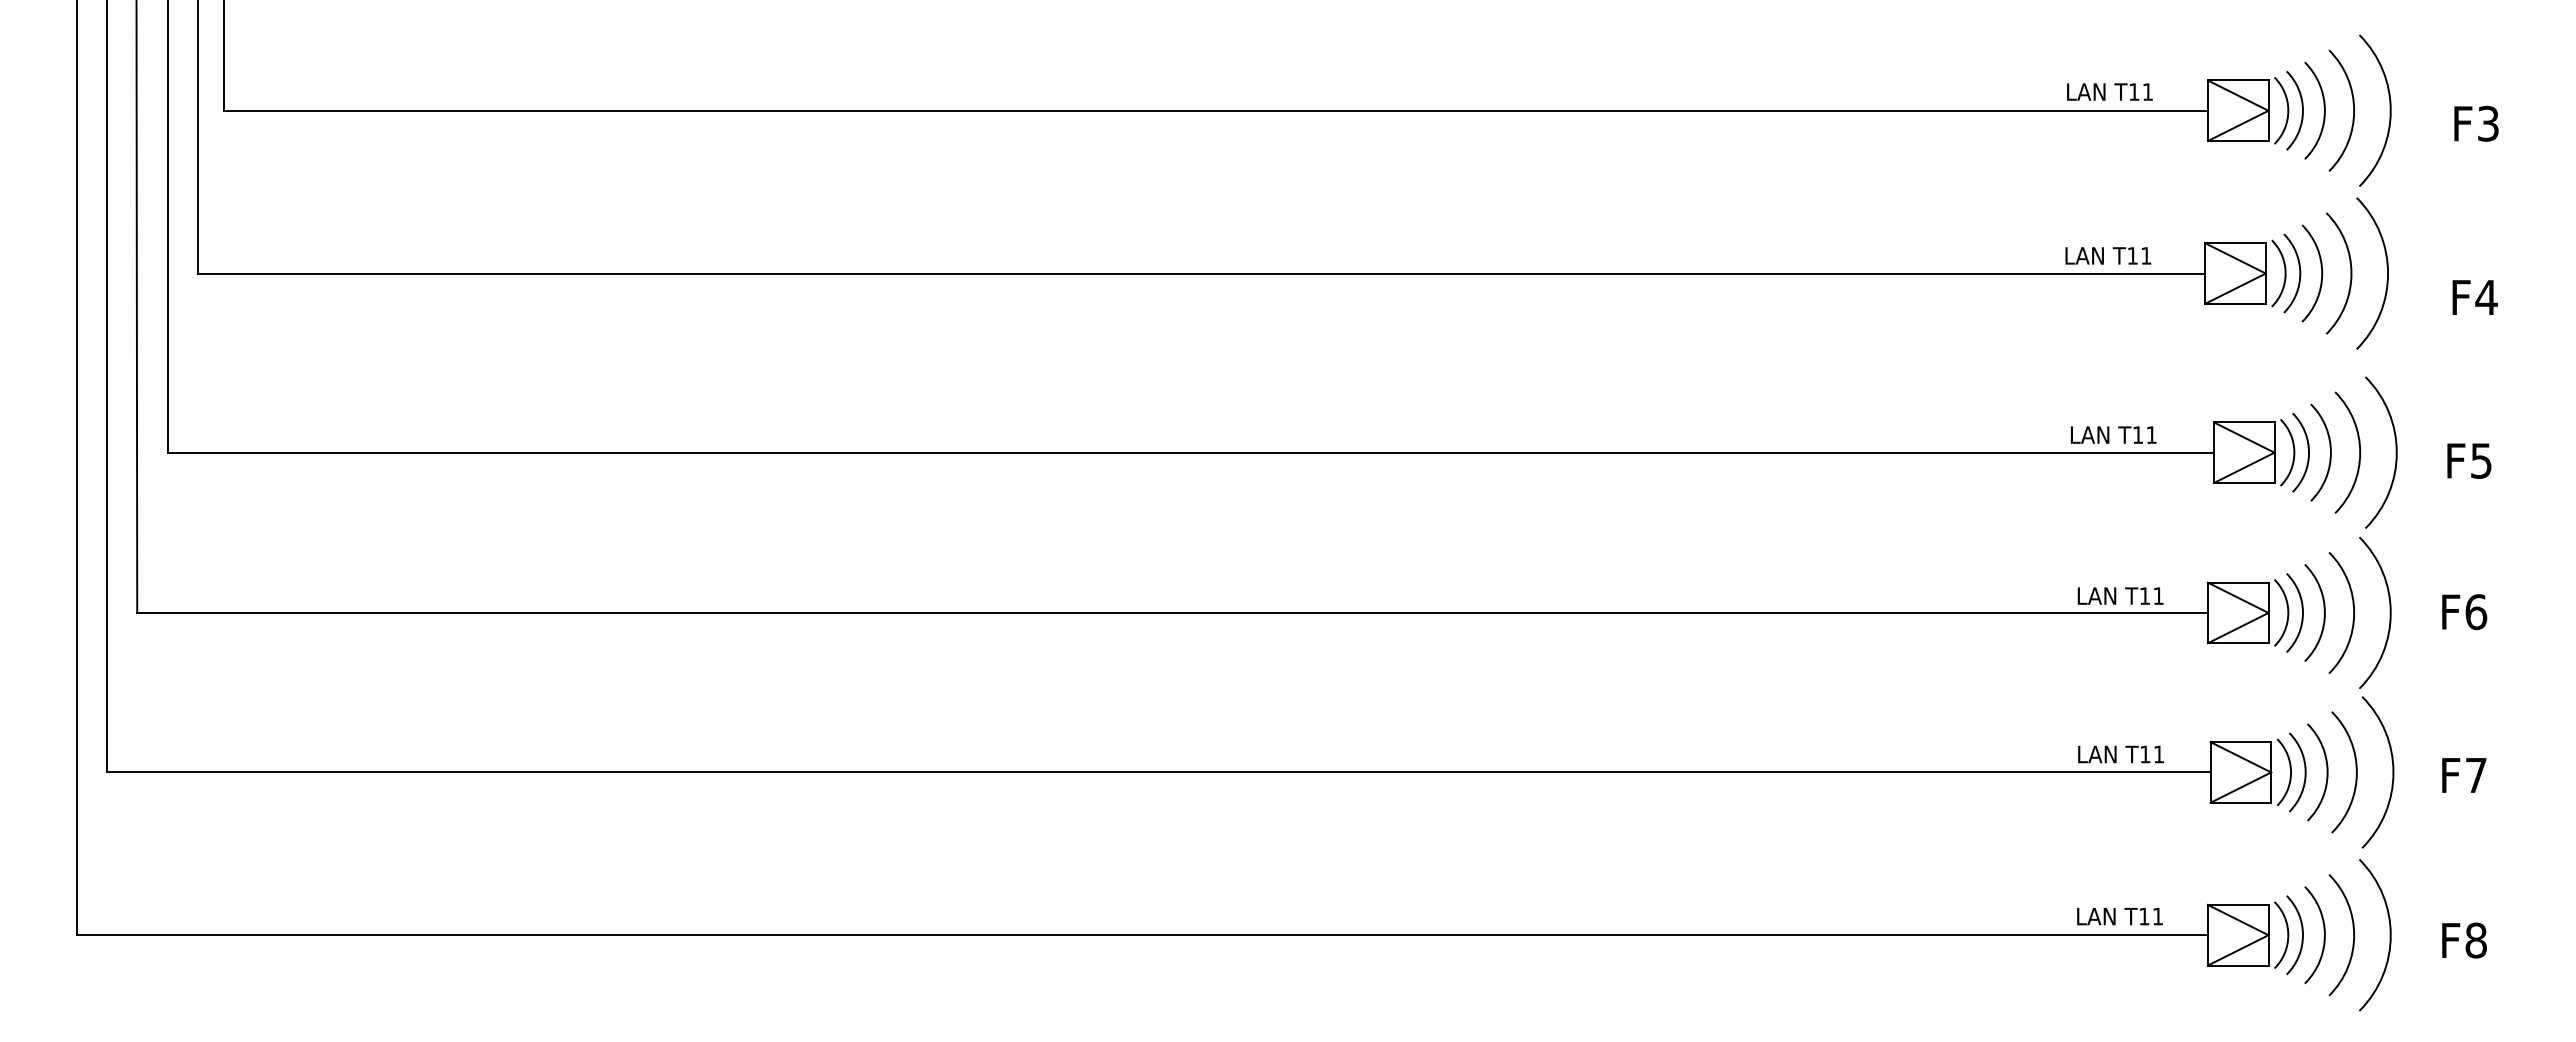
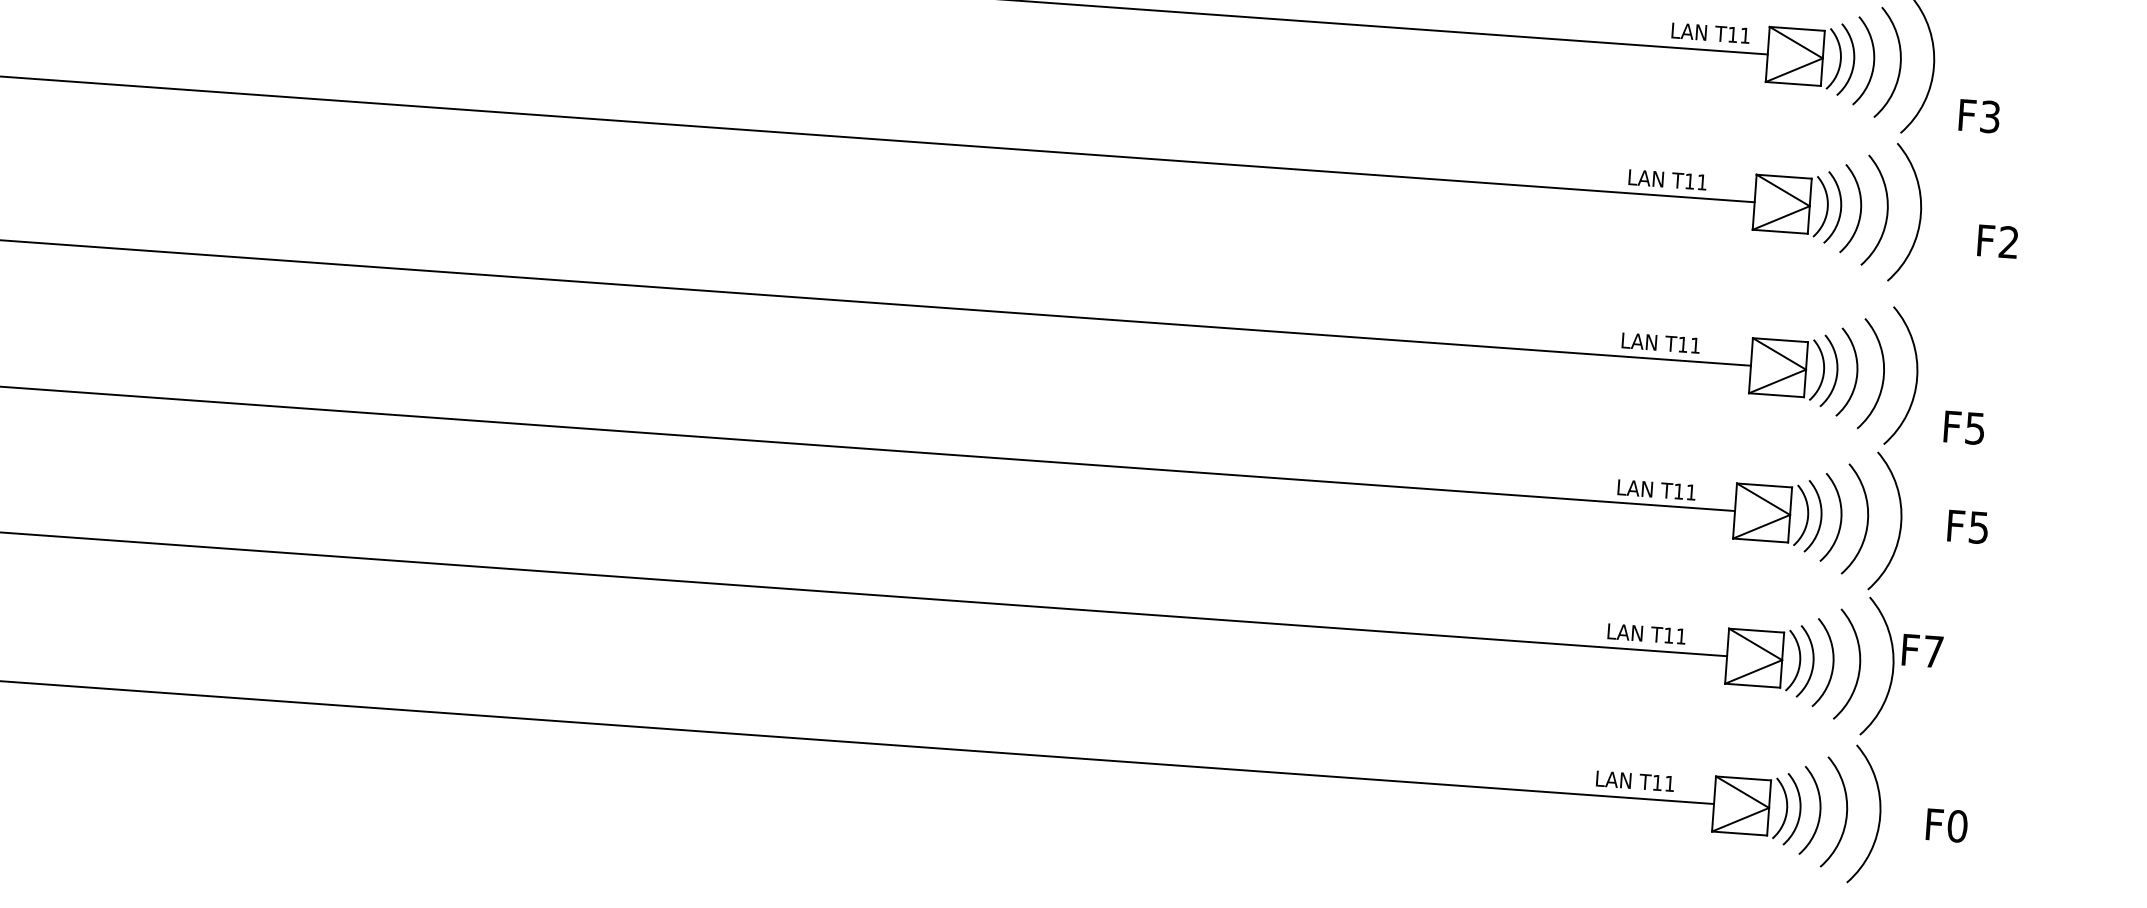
text: (2109, 91) -> (1710, 32), moved
text: (2476, 123) -> (1979, 115), moved
text: (2486, 296) -> (2008, 241), F4 -> F2
text: (2469, 460) -> (1964, 427), moved
text: (2476, 612) -> (1979, 528), F6 -> F5
text: (2464, 775) -> (1922, 651), moved
text: (2476, 940) -> (1957, 826), F8 -> F0

